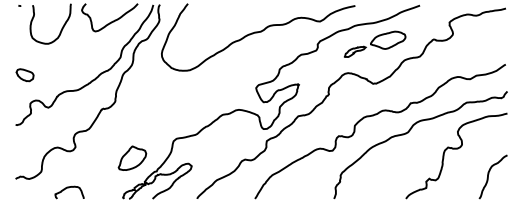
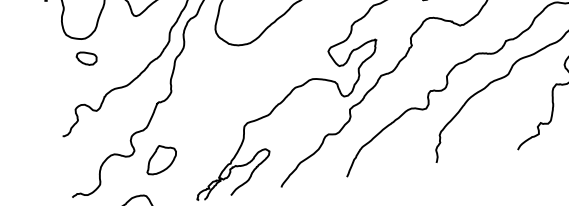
part: (24, 75) -> (86, 58), moved
part: (132, 157) -> (161, 158), moved

